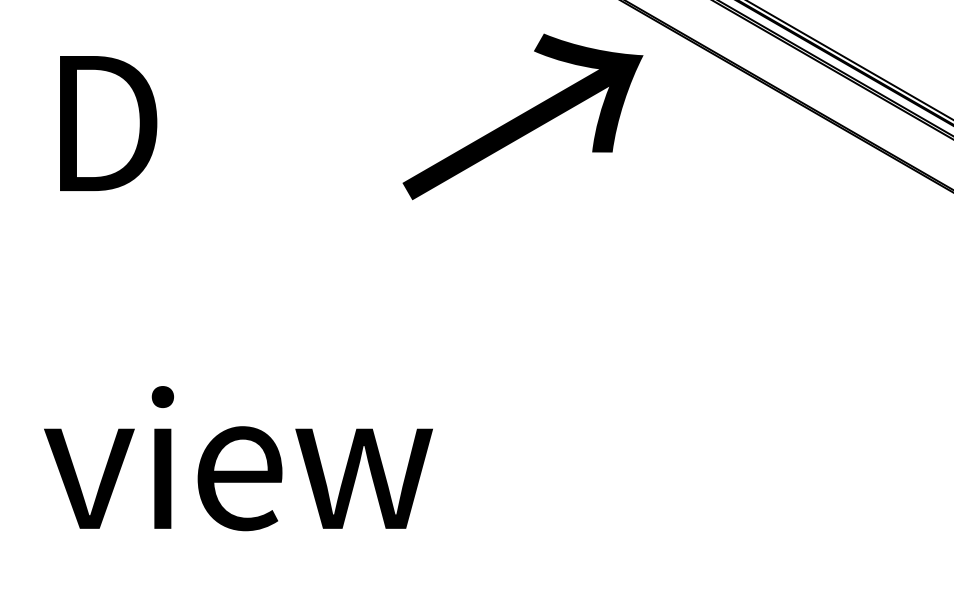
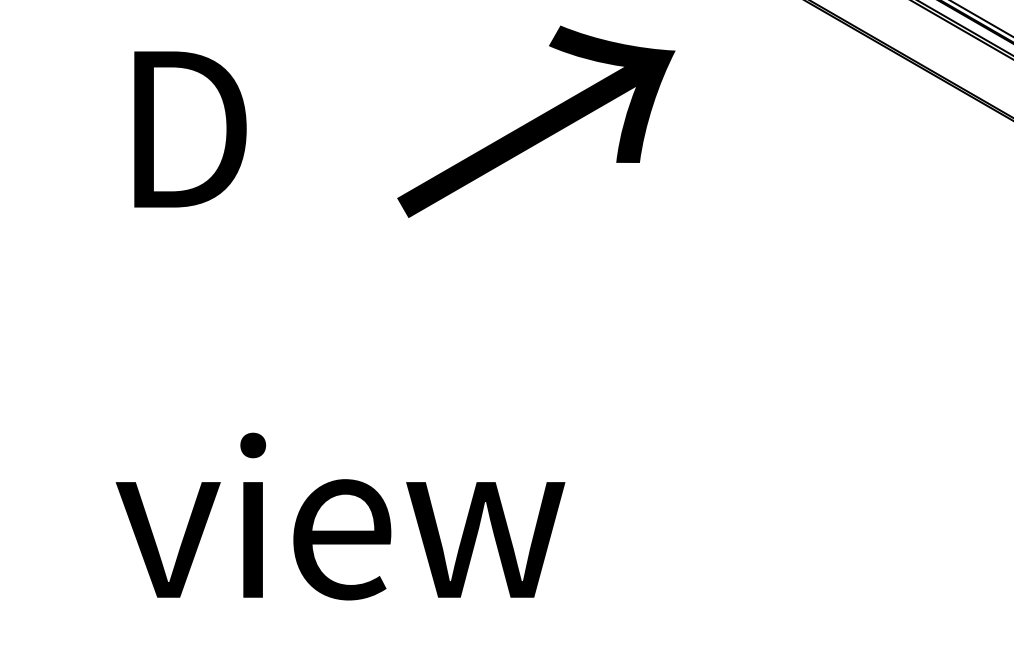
text: (522, 116) -> (535, 121), moved

